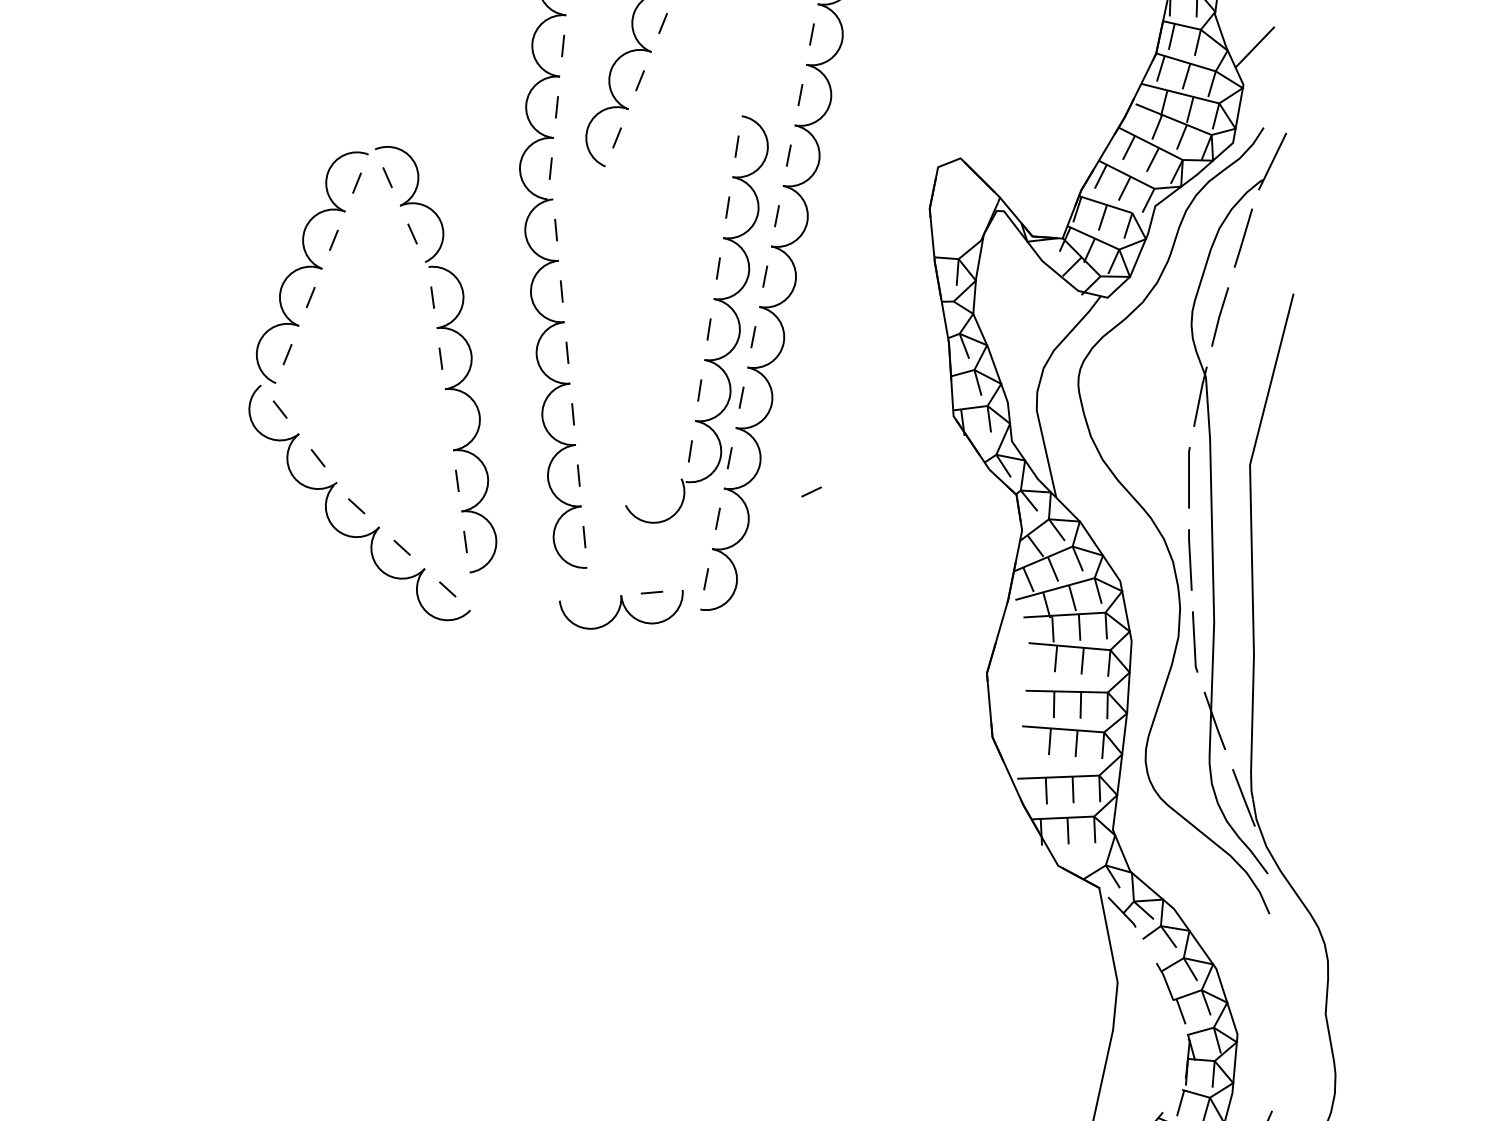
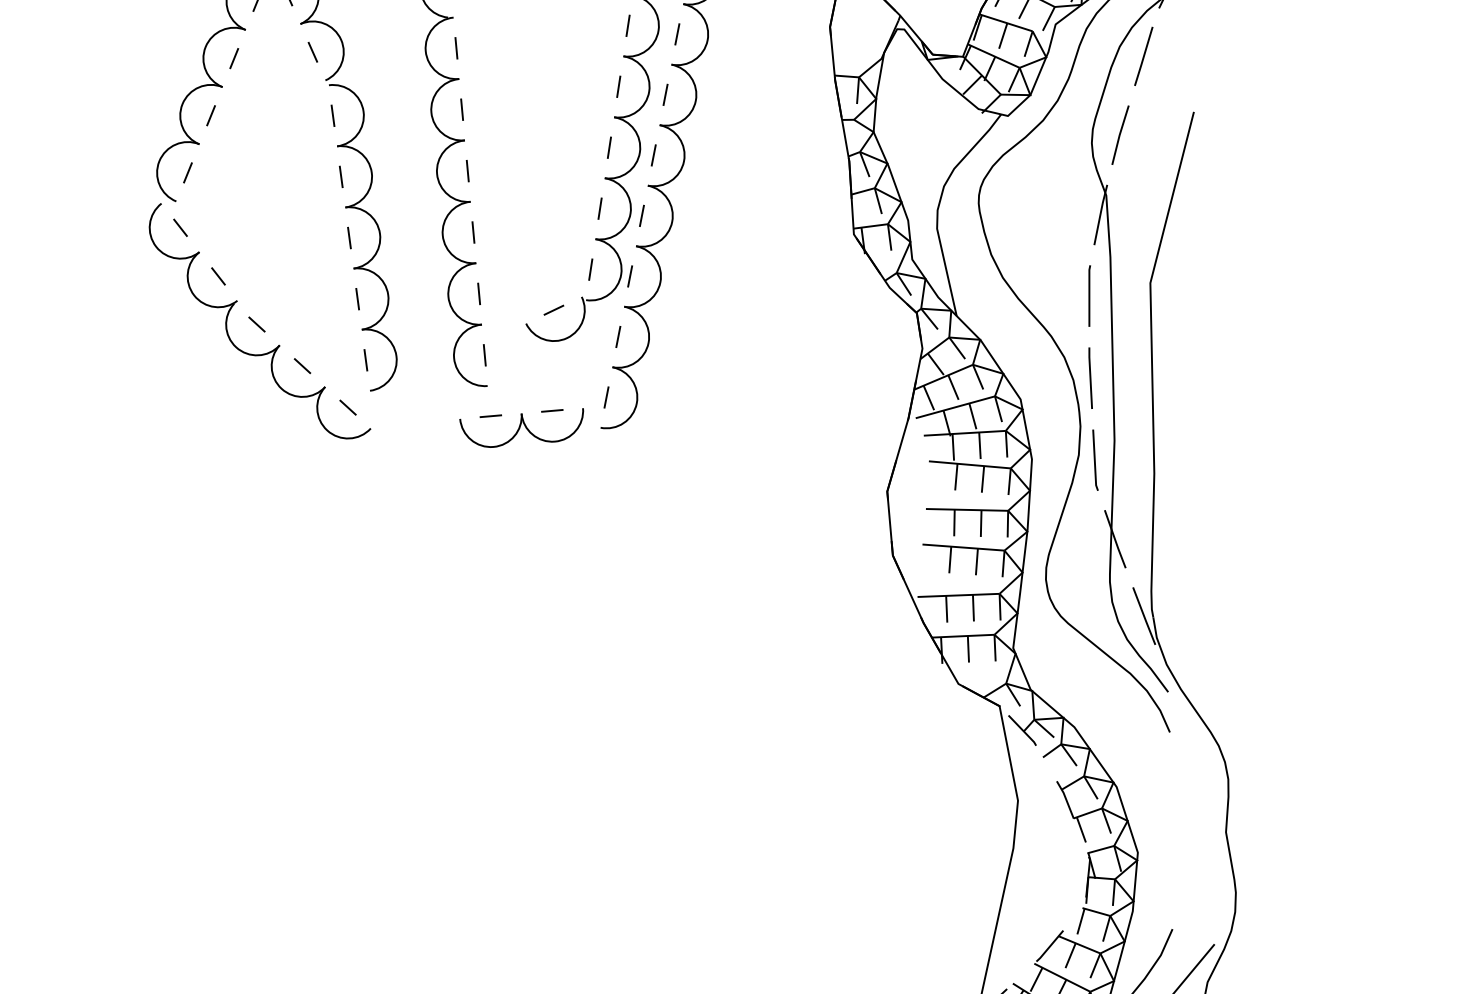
line: (448, 419) -> (348, 237), added
line: (811, 491) -> (553, 309), moved
line: (590, 597) -> (490, 415), added

